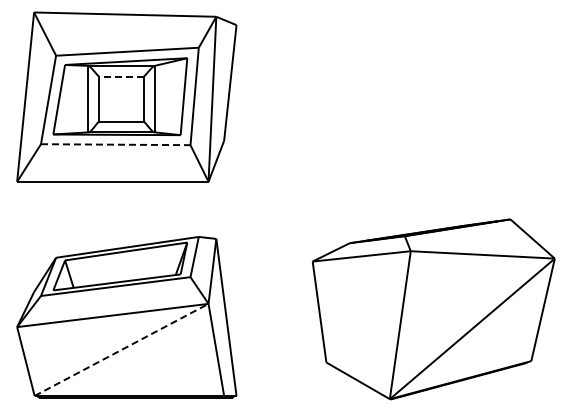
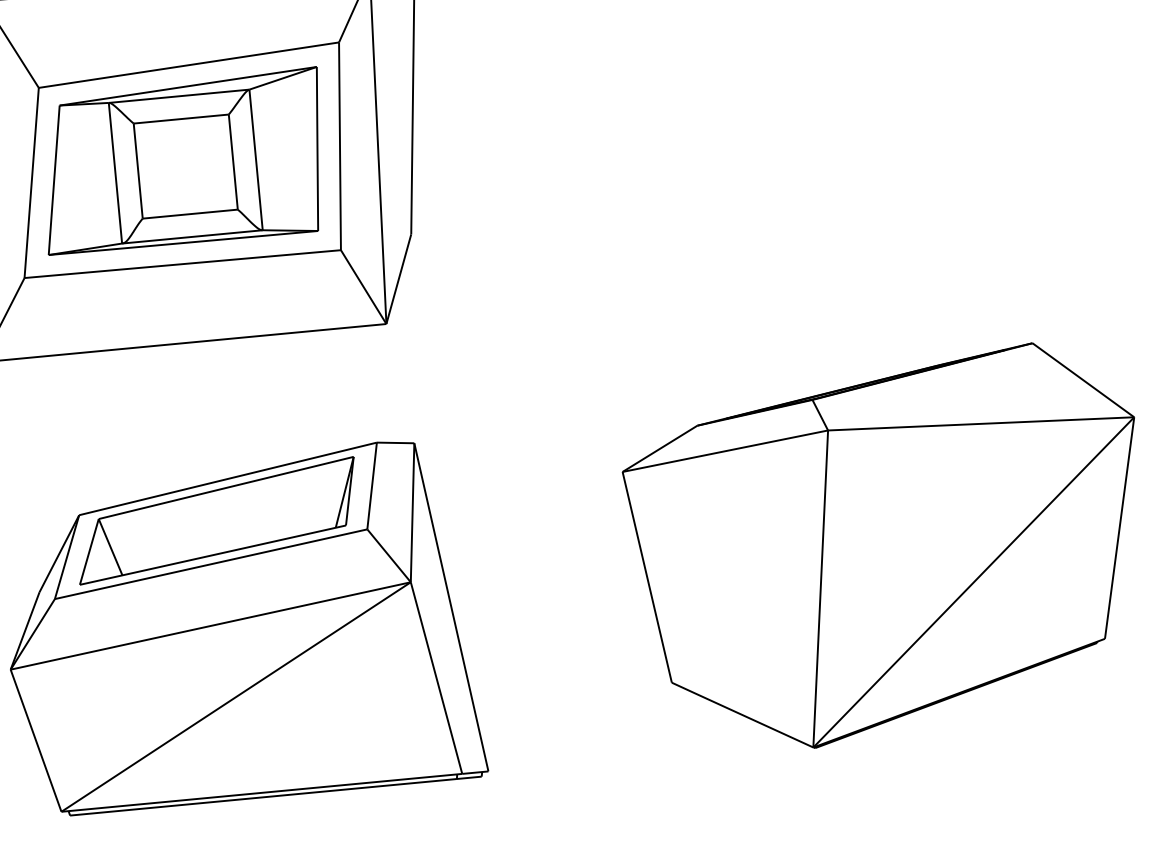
line: (120, 76) -> (179, 118), dashed -> solid
line: (115, 144) -> (182, 263), dashed -> solid
line: (122, 349) -> (237, 695), dashed -> solid

